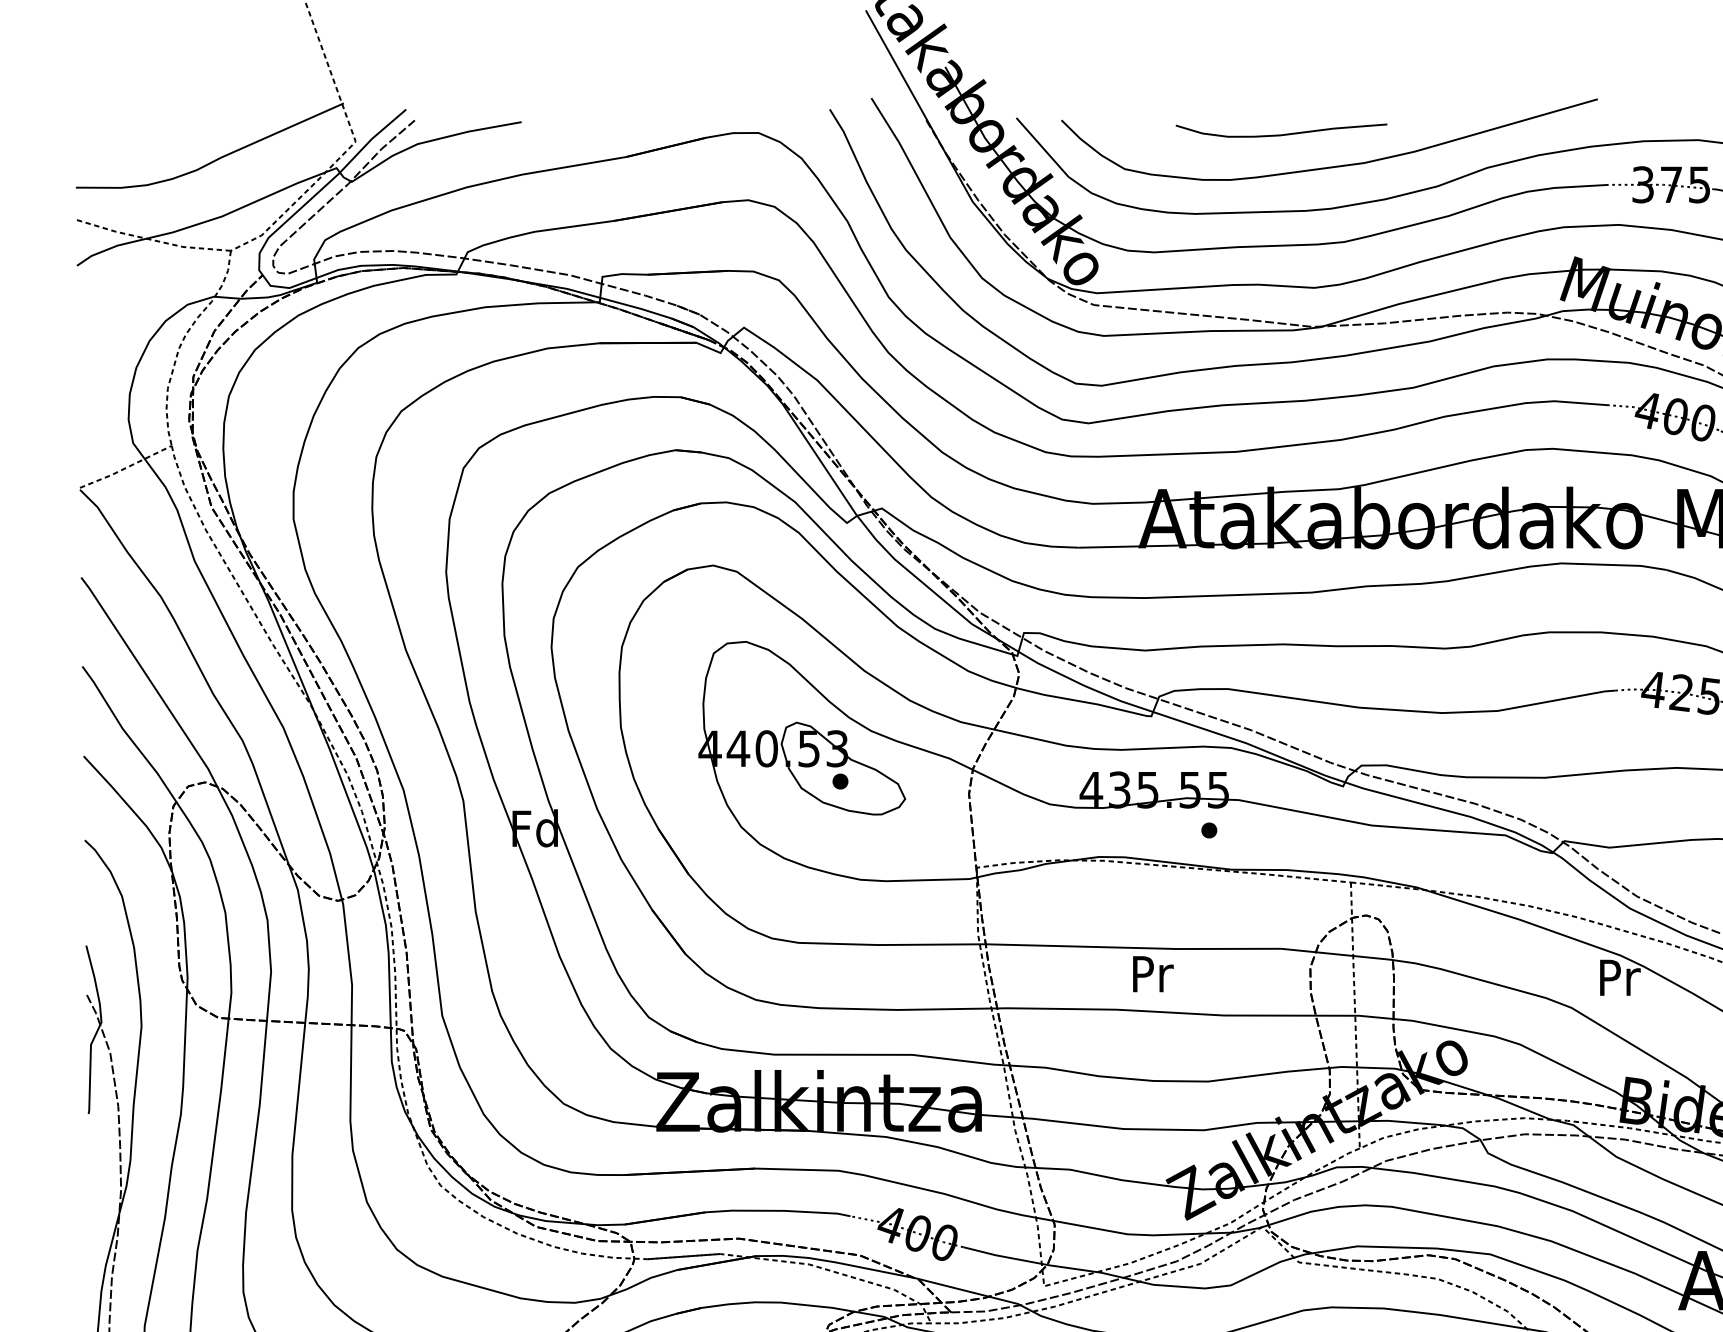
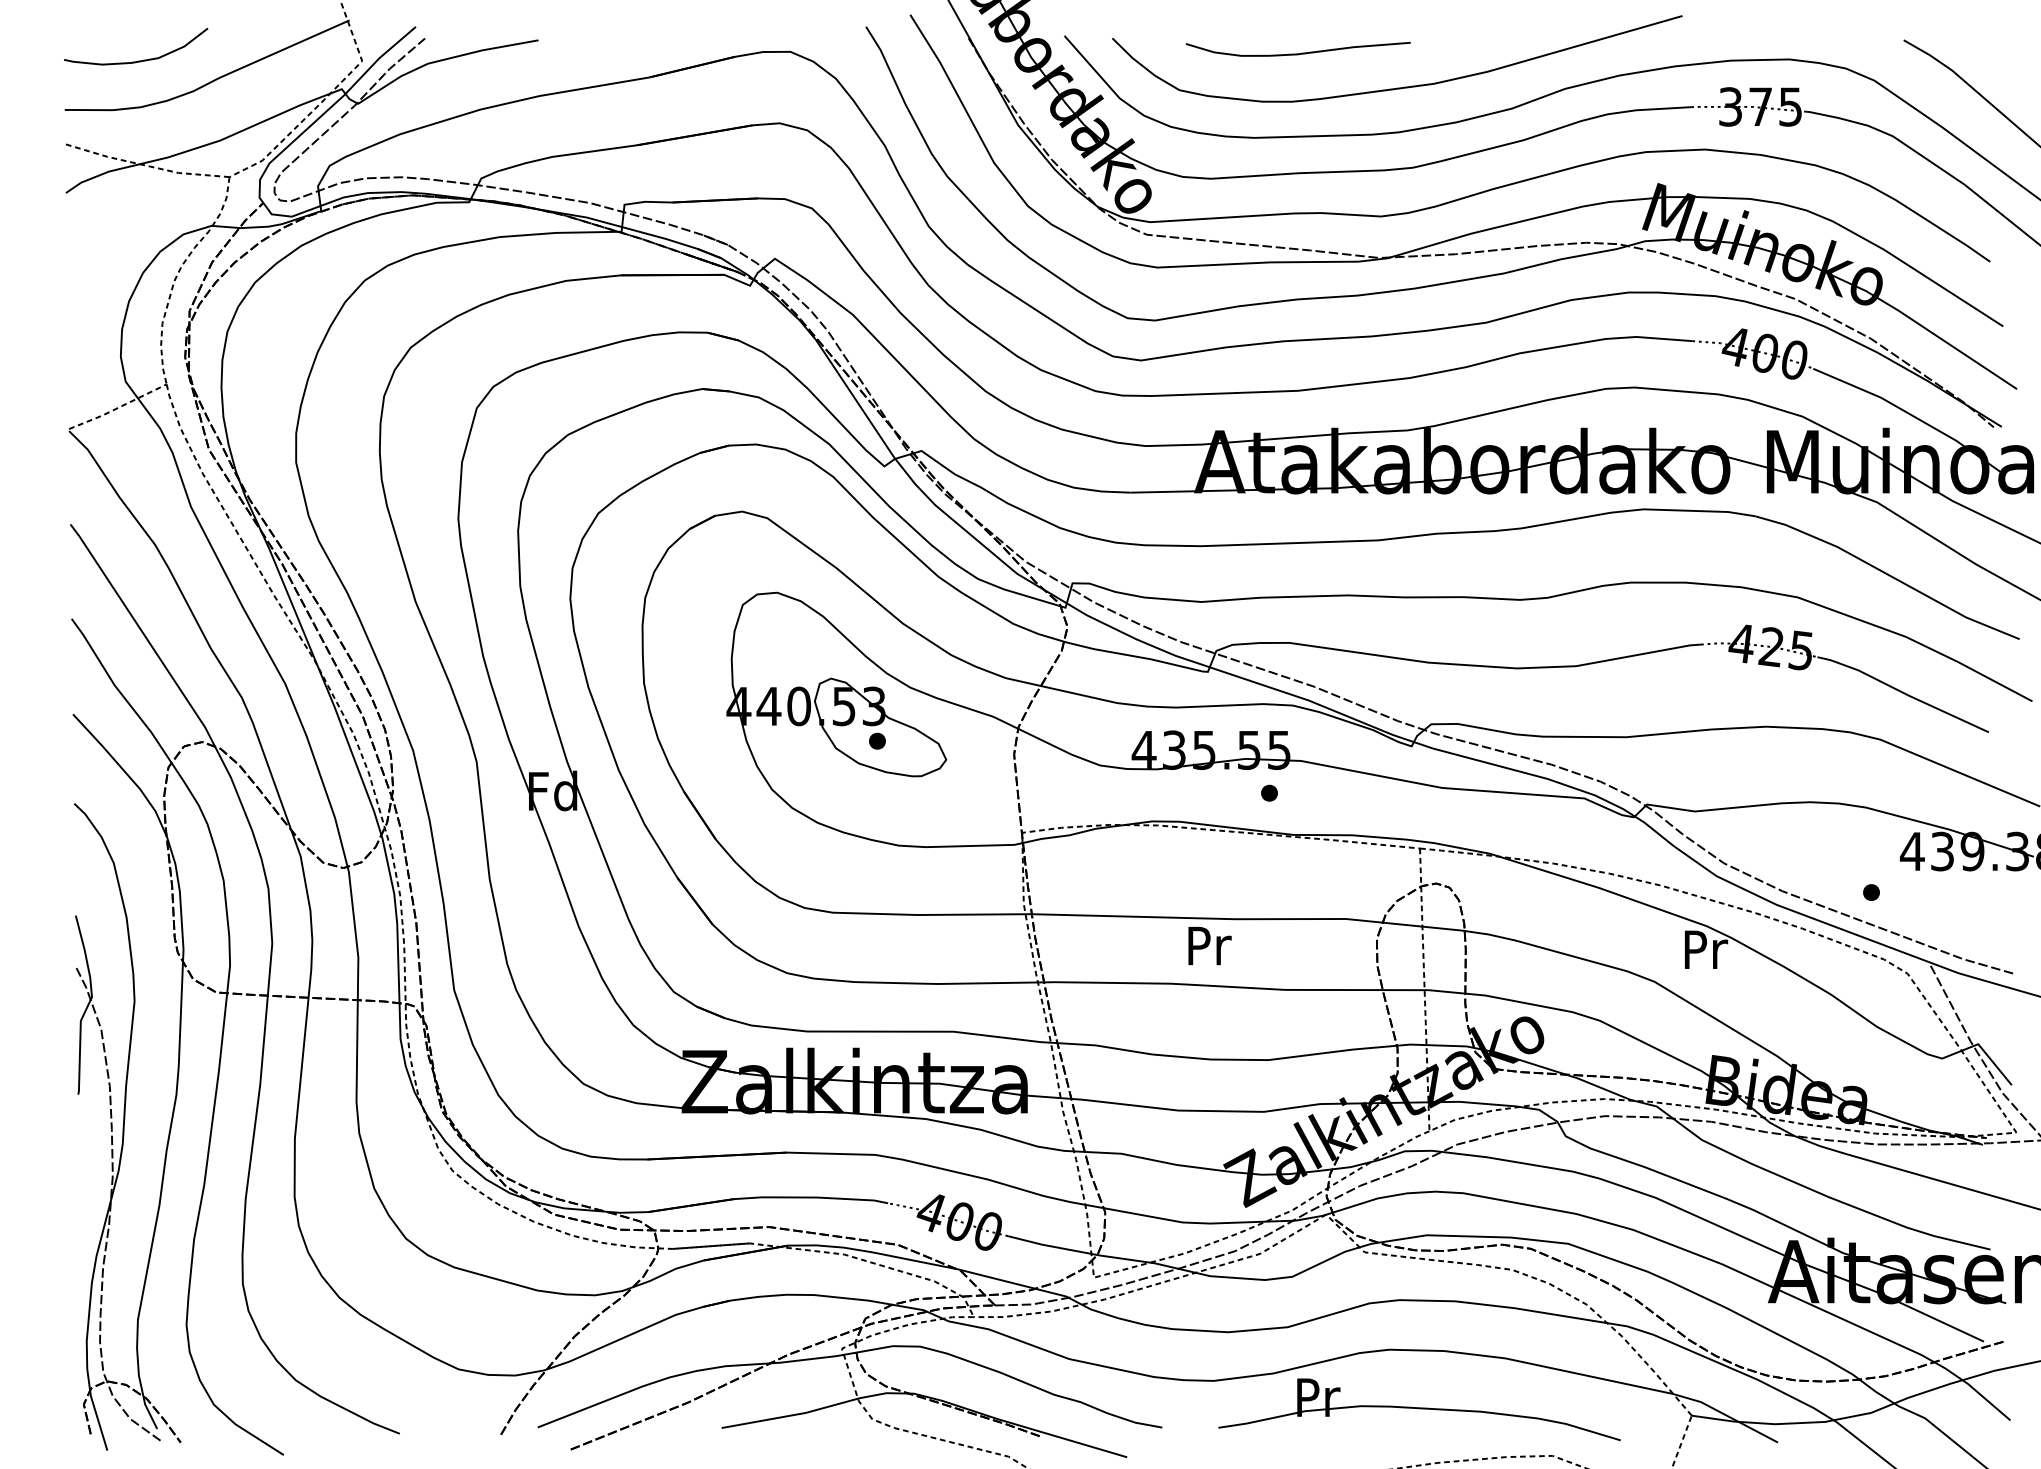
curve: (1280, 134) -> (1297, 53), moved
curve: (145, 141) -> (138, 60), added

